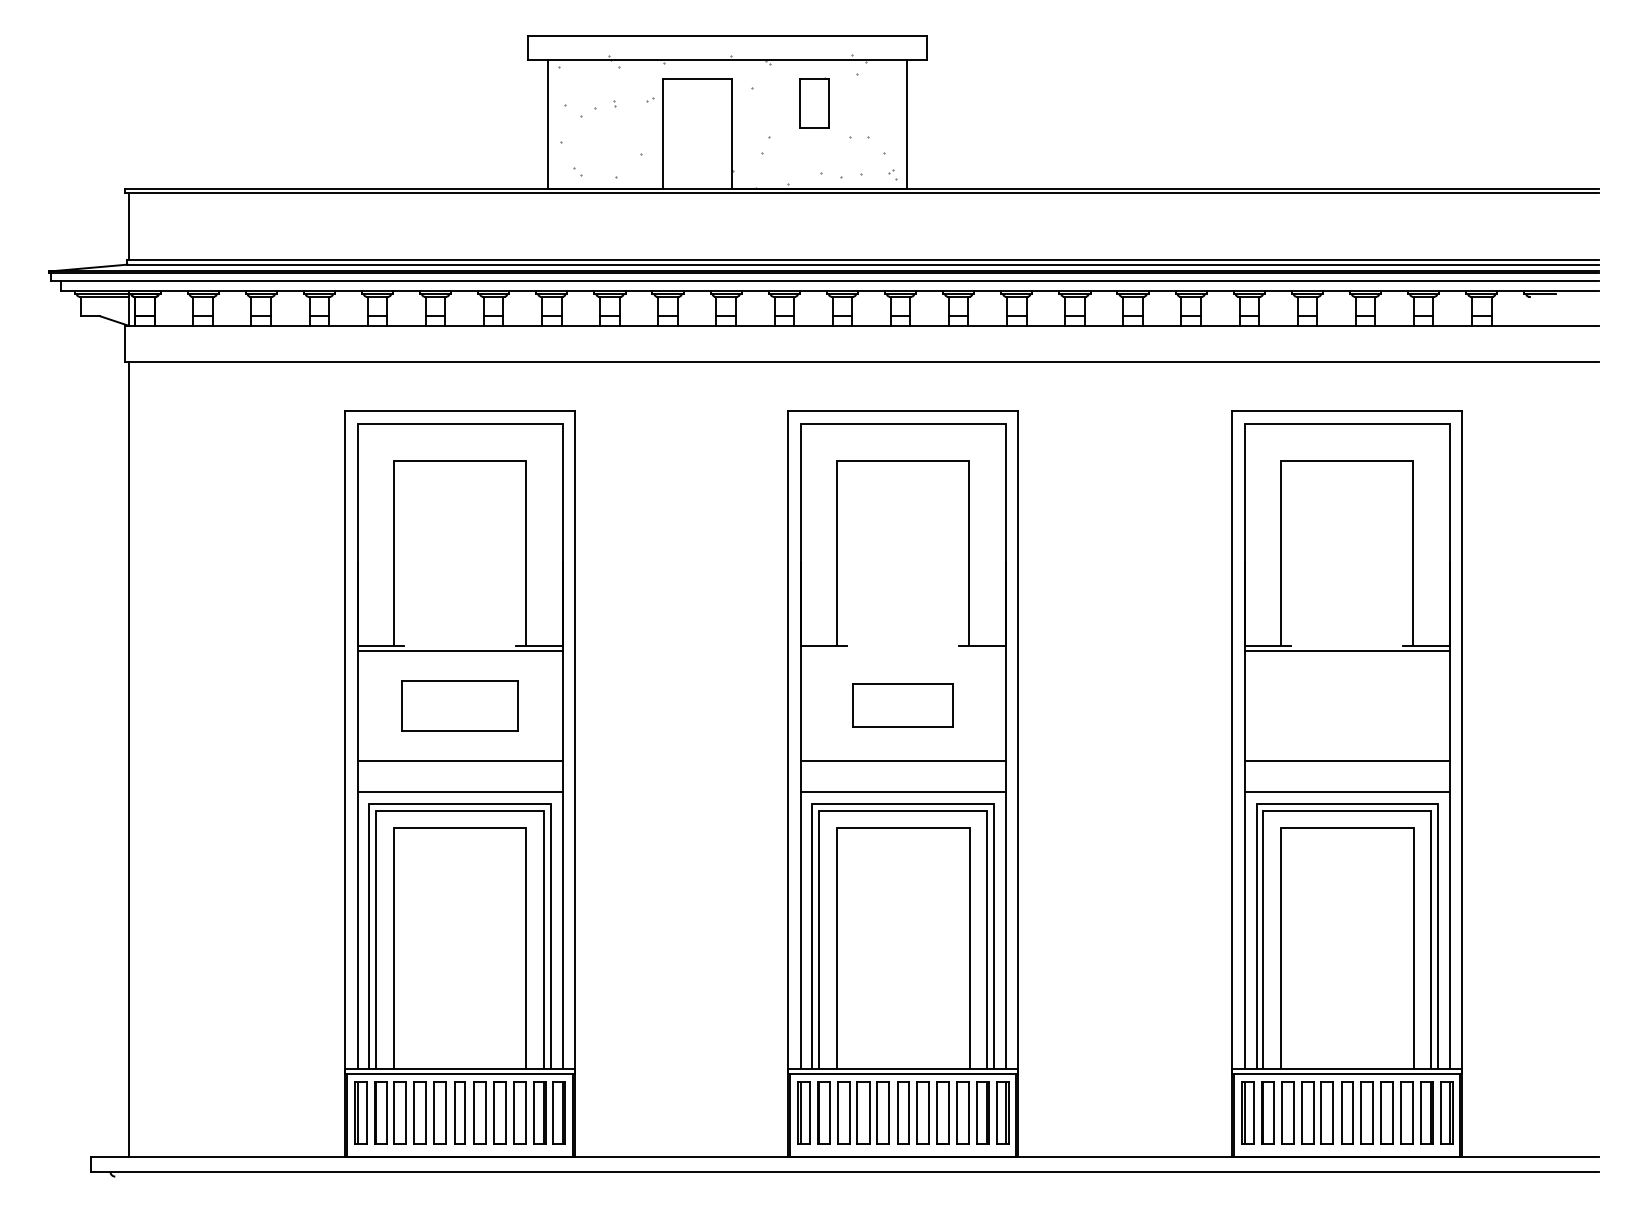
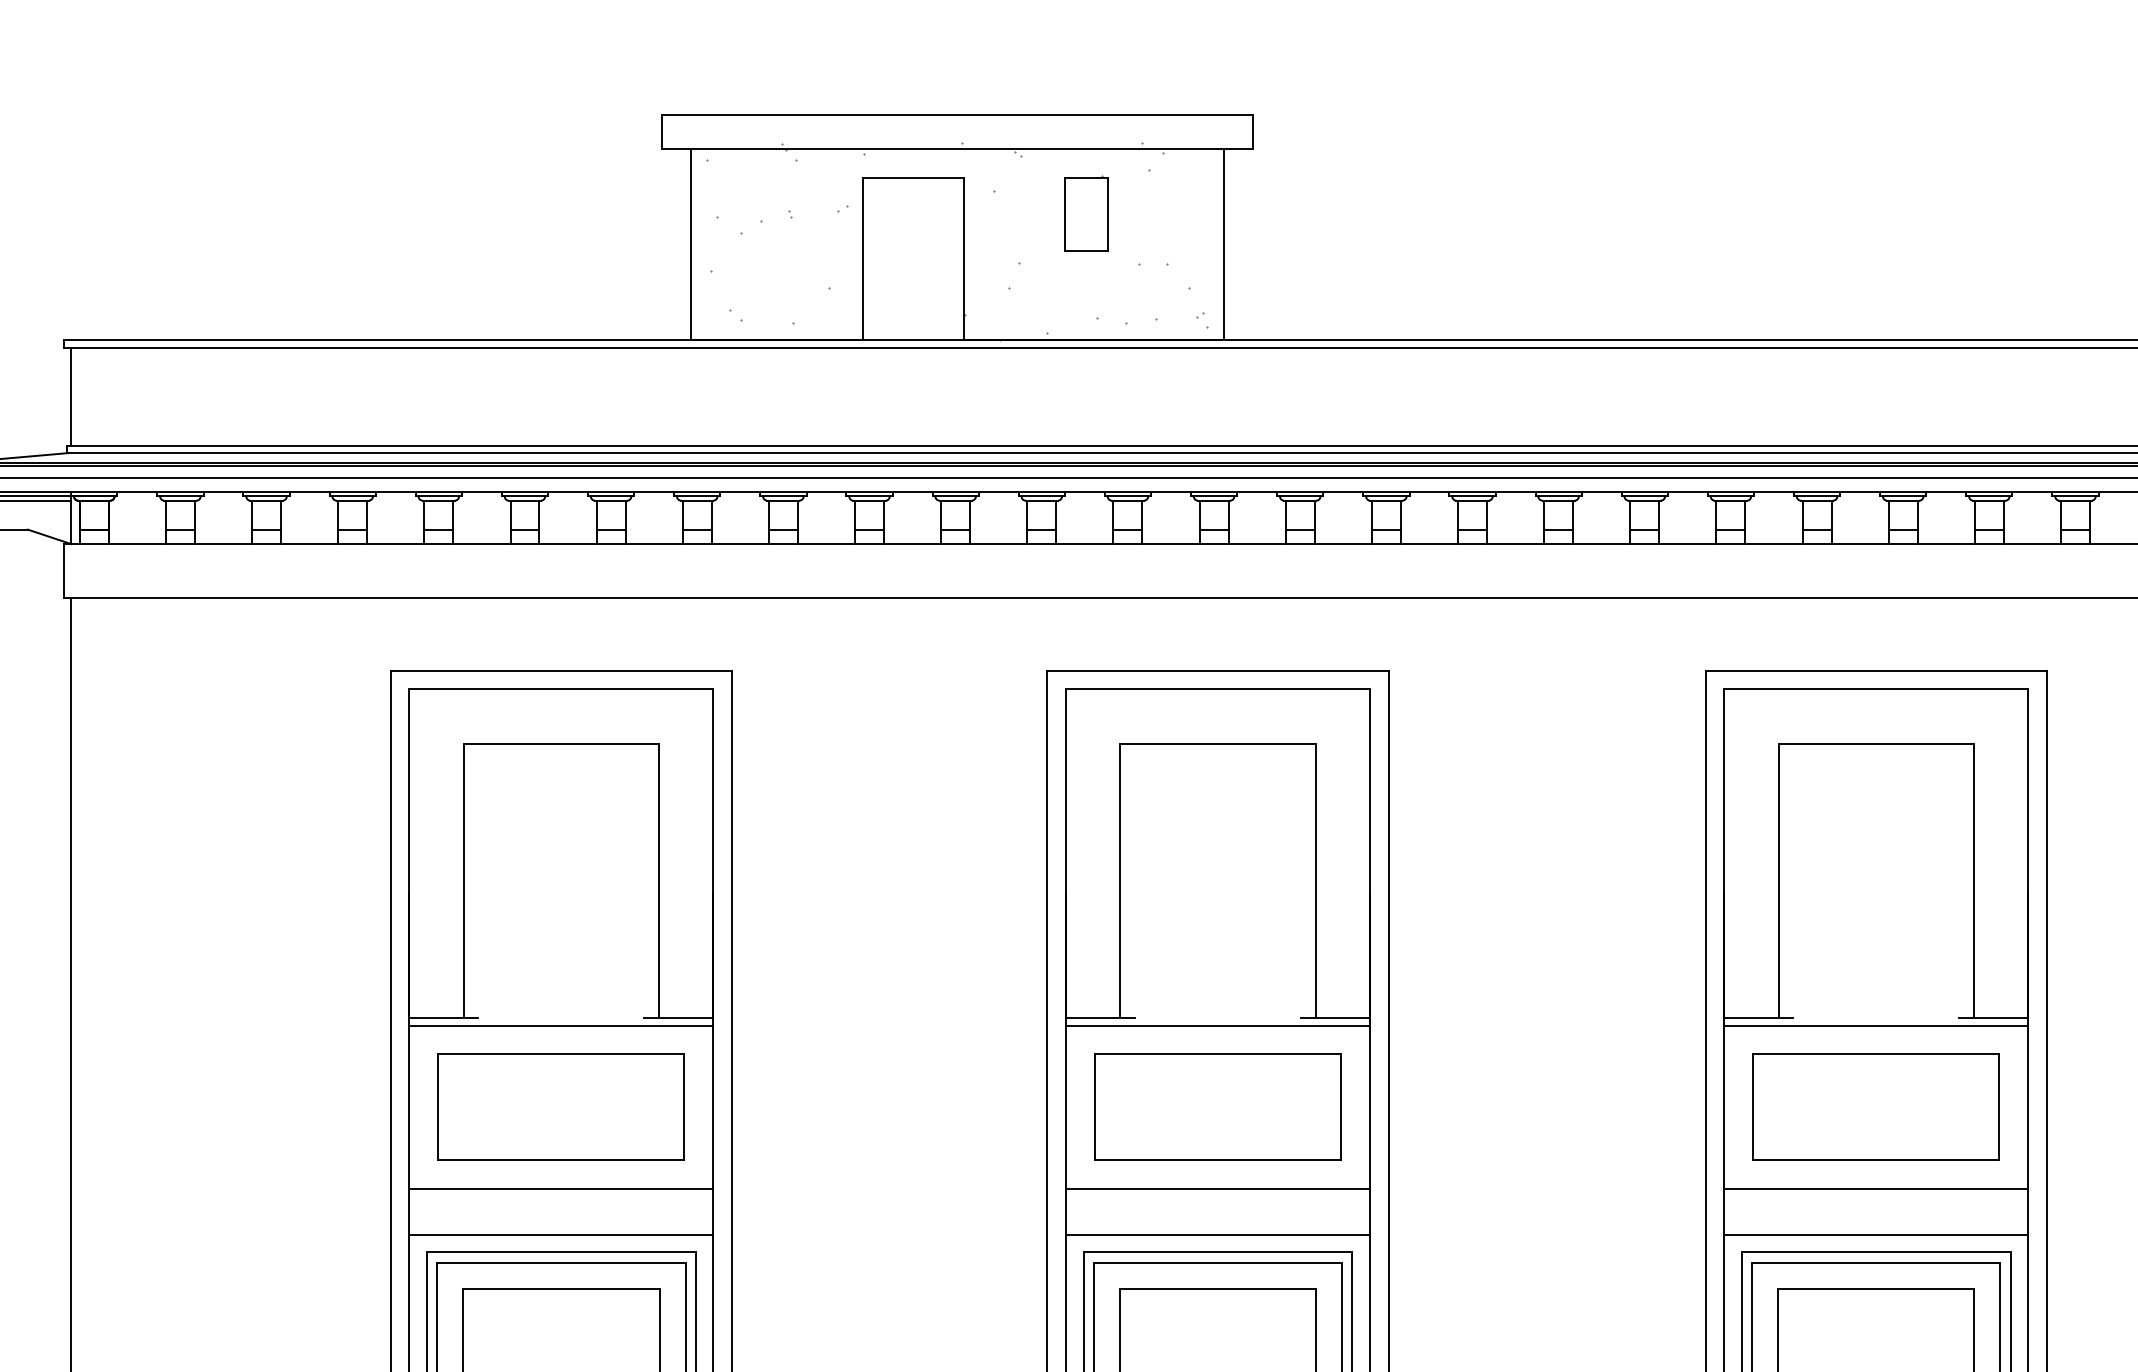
line: (902, 650) -> (1216, 1024), added
part: (459, 705) -> (560, 1106), size x1.43
part: (902, 705) -> (1216, 1106), size x1.67
part: (1346, 705) -> (1874, 1106), added

